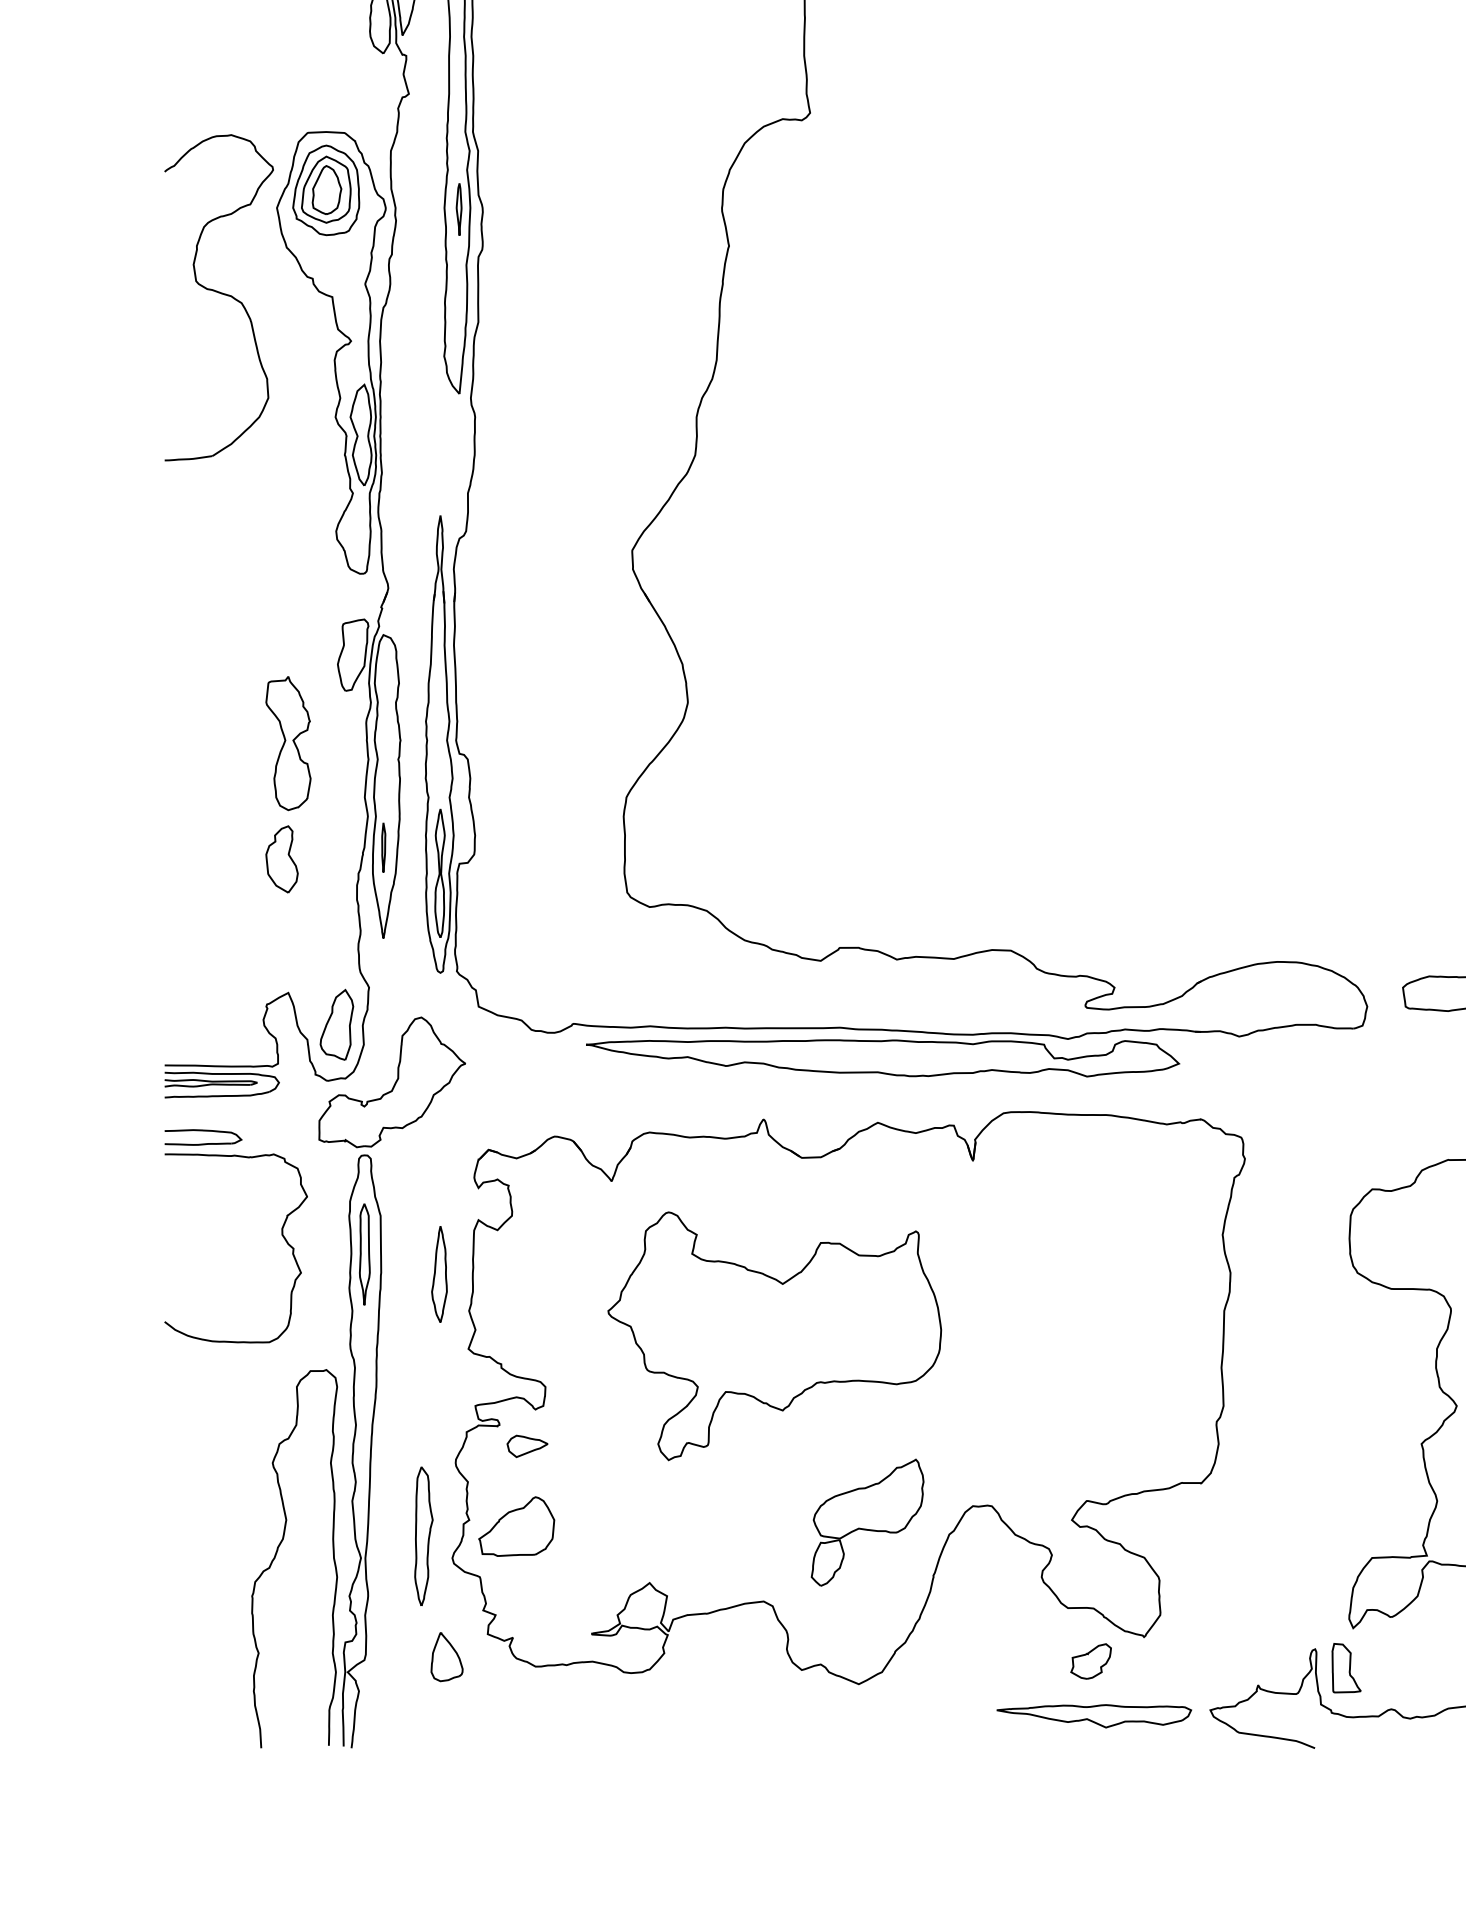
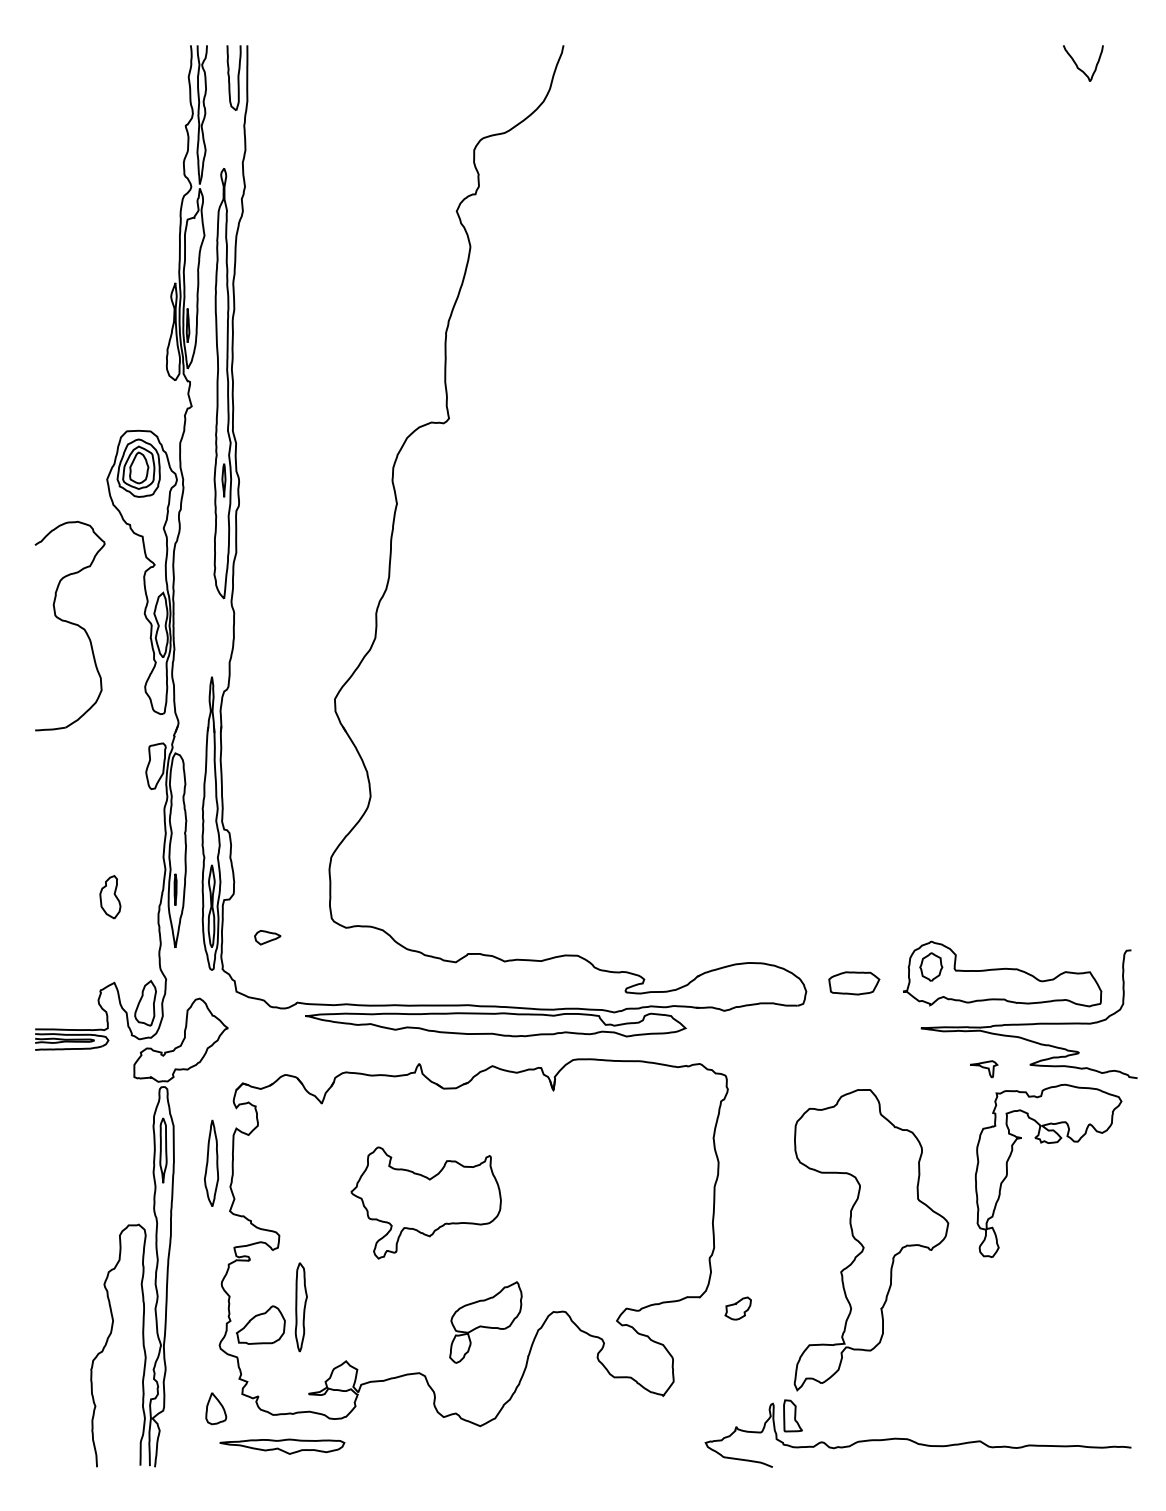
part: (218, 296) -> (69, 625), moved
part: (288, 742) -> (114, 822), removed
part: (280, 1235) -> (109, 1138), removed
part: (438, 1274) -> (210, 1163), size x1.4
part: (773, 1335) -> (425, 1202), size x0.7
part: (527, 1446) -> (267, 937), moved
part: (422, 1536) -> (300, 1307), moved
part: (1089, 1661) -> (737, 1308), moved
part: (1094, 1715) -> (282, 1446), moved

